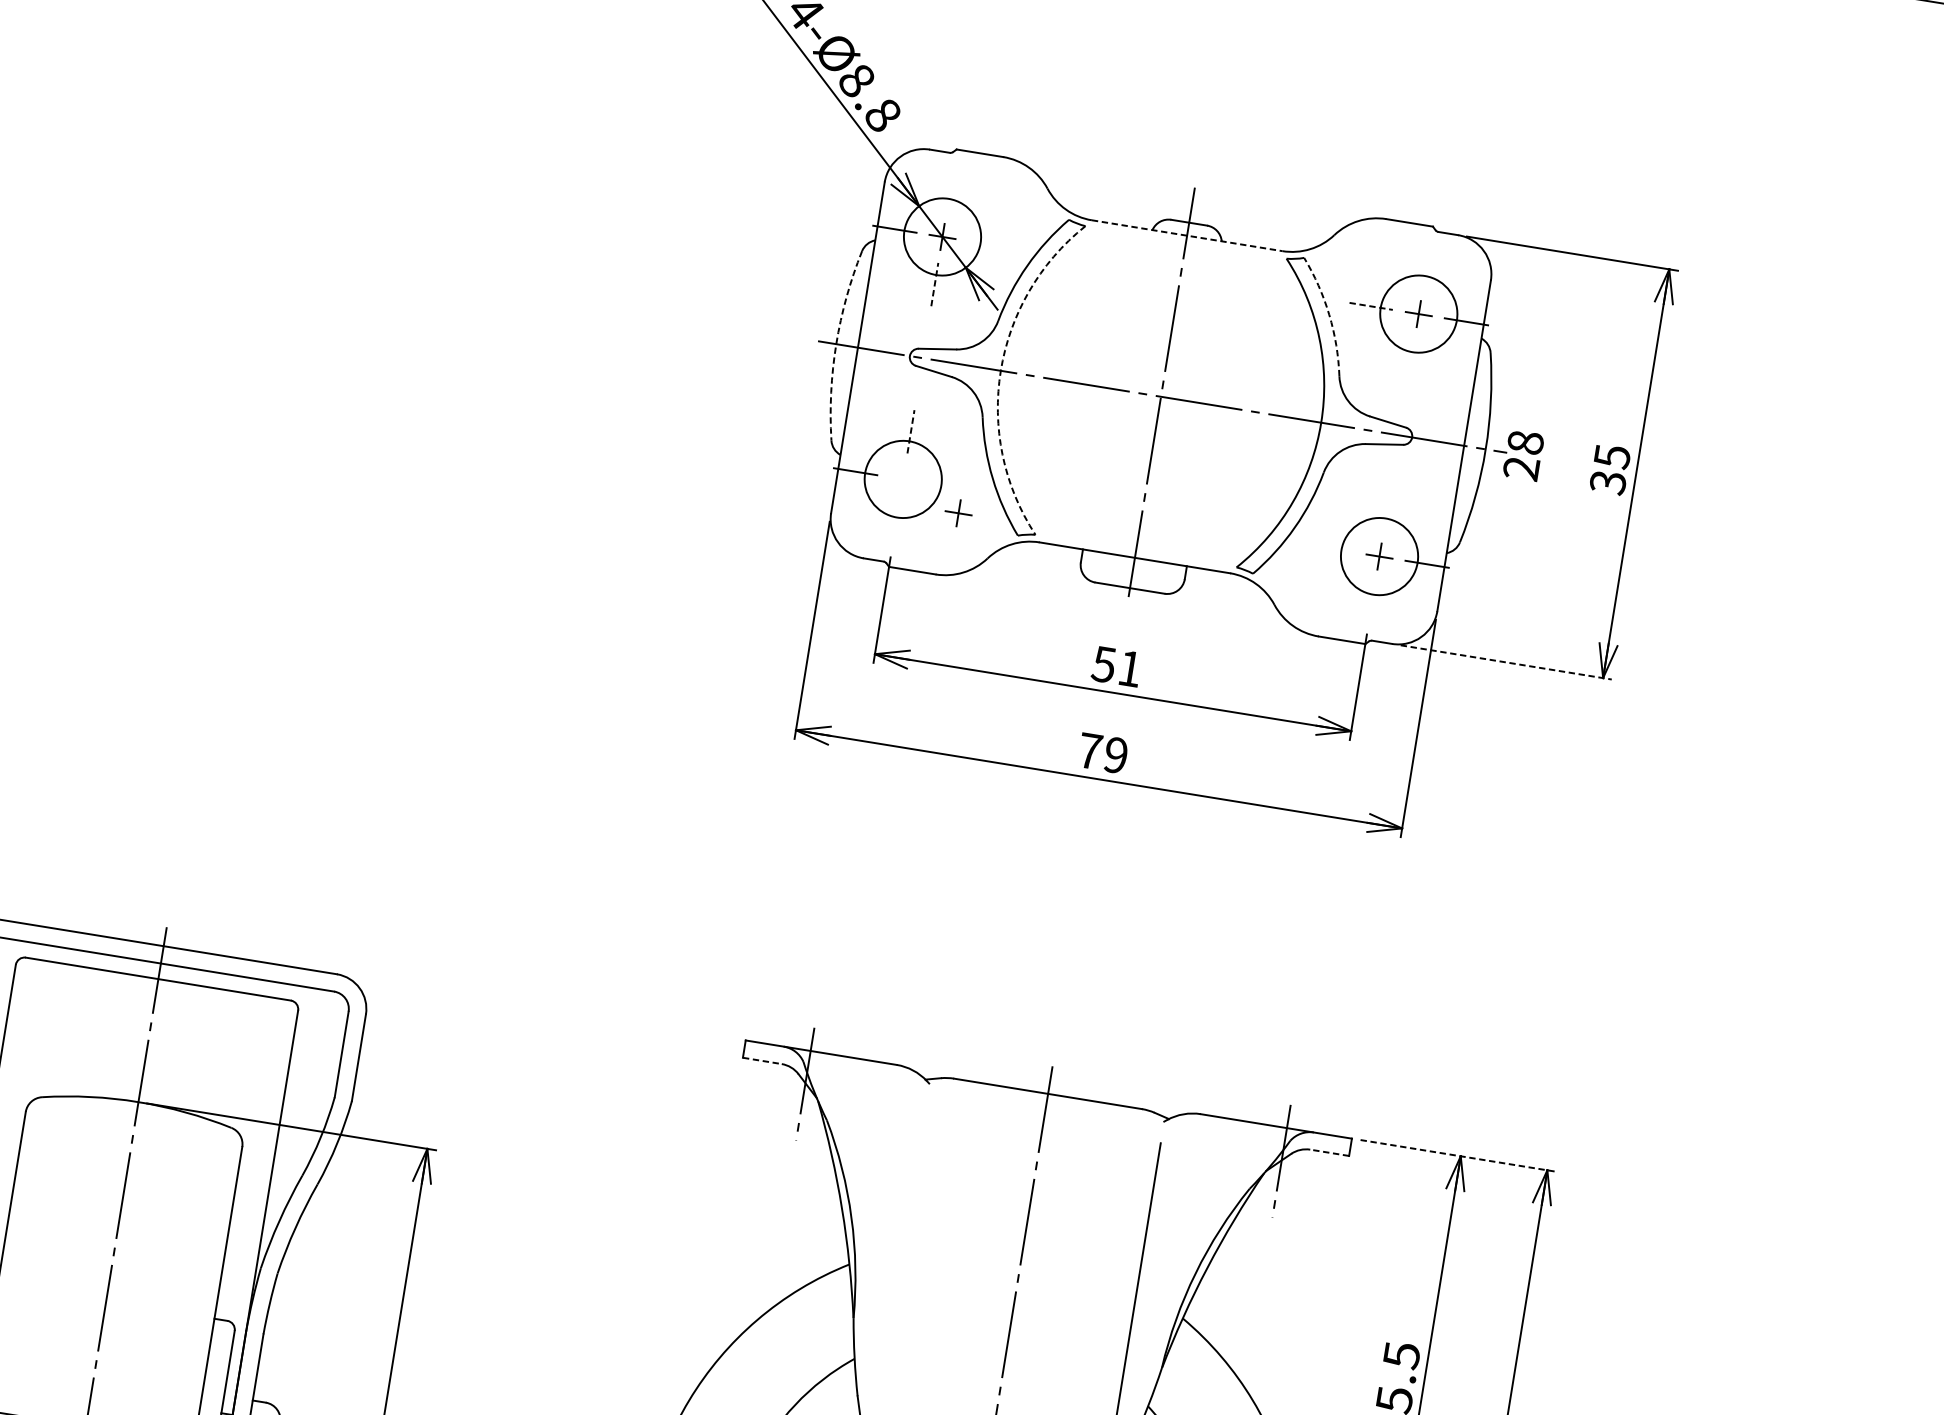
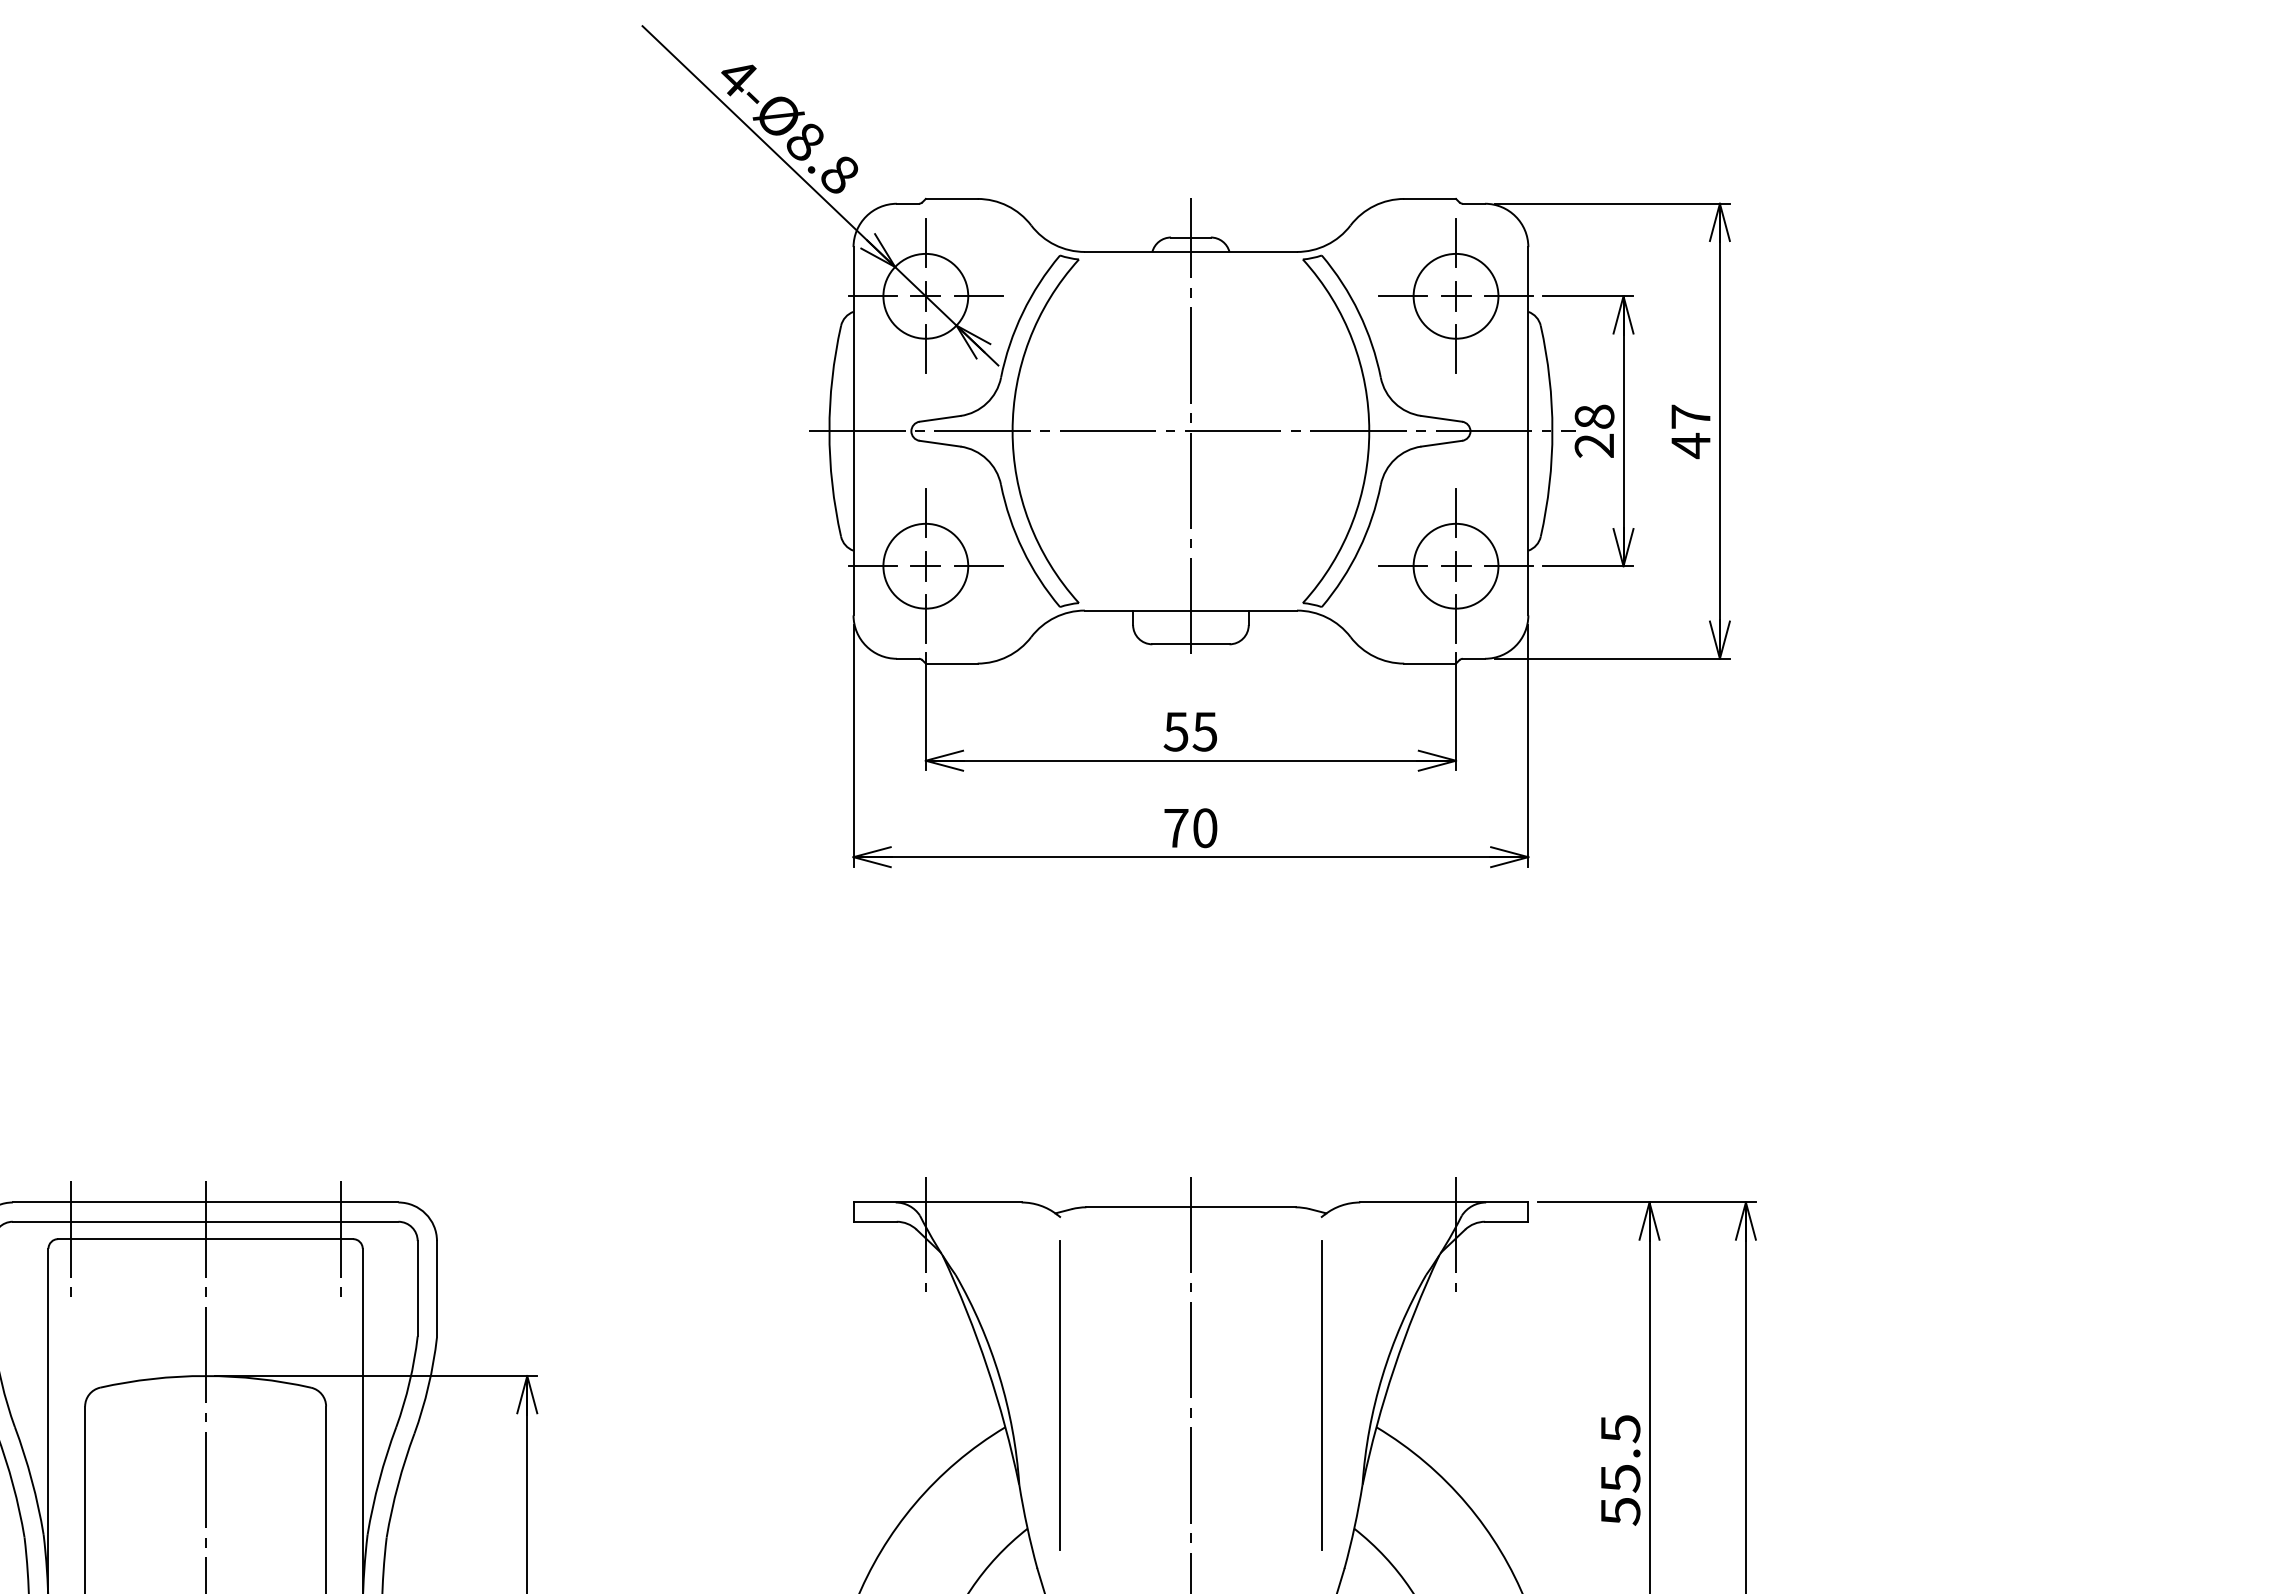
line: (949, 189) -> (925, 243), added
line: (1187, 235) -> (1191, 251), dashed -> solid
line: (989, 244) -> (978, 296), added
line: (1426, 266) -> (1456, 243), added
line: (934, 283) -> (925, 348), dashed -> solid
line: (1371, 306) -> (1403, 296), dashed -> solid
arc: (1329, 314) -> (1359, 312), dashed -> solid
arc: (836, 344) -> (829, 431), dashed -> solid
line: (1411, 361) -> (1456, 349), added
arc: (1000, 371) -> (1012, 431), dashed -> solid
line: (910, 431) -> (925, 512), dashed -> solid
part: (1549, 459) -> (1623, 431), added
text: (1609, 469) -> (1690, 431), 35 -> 47
line: (950, 487) -> (978, 566), added
line: (1387, 509) -> (1456, 513), added
part: (958, 513) -> (925, 566), moved
line: (895, 527) -> (925, 619), added
line: (1331, 549) -> (1402, 566), added
line: (1372, 604) -> (1456, 619), added
line: (1506, 662) -> (1612, 658), dashed -> solid
text: (1129, 668) -> (1204, 731), 51 -> 55
text: (1116, 755) -> (1205, 828), 79 -> 70
line: (36, 961) -> (70, 1241), added
line: (279, 1000) -> (340, 1241), added
line: (762, 1060) -> (875, 1221), dashed -> solid
line: (1329, 1152) -> (1506, 1221), dashed -> solid
line: (1458, 1155) -> (1646, 1202), dashed -> solid
line: (903, 1243) -> (1060, 1395), added

